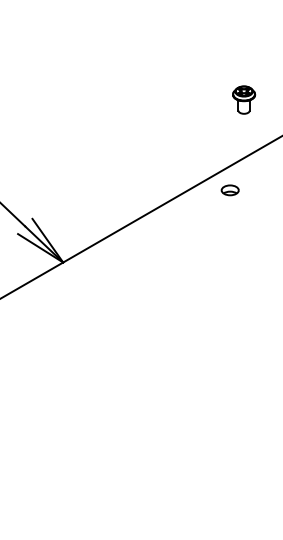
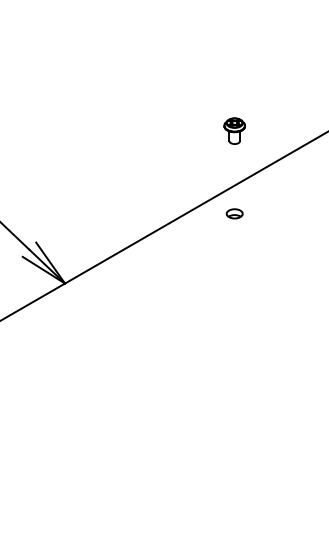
part: (229, 189) -> (234, 213), moved

